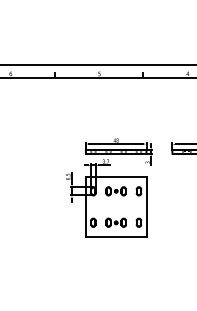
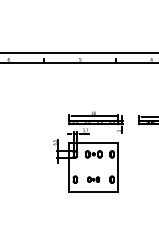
part: (115, 222) -> (93, 179), size x0.7

